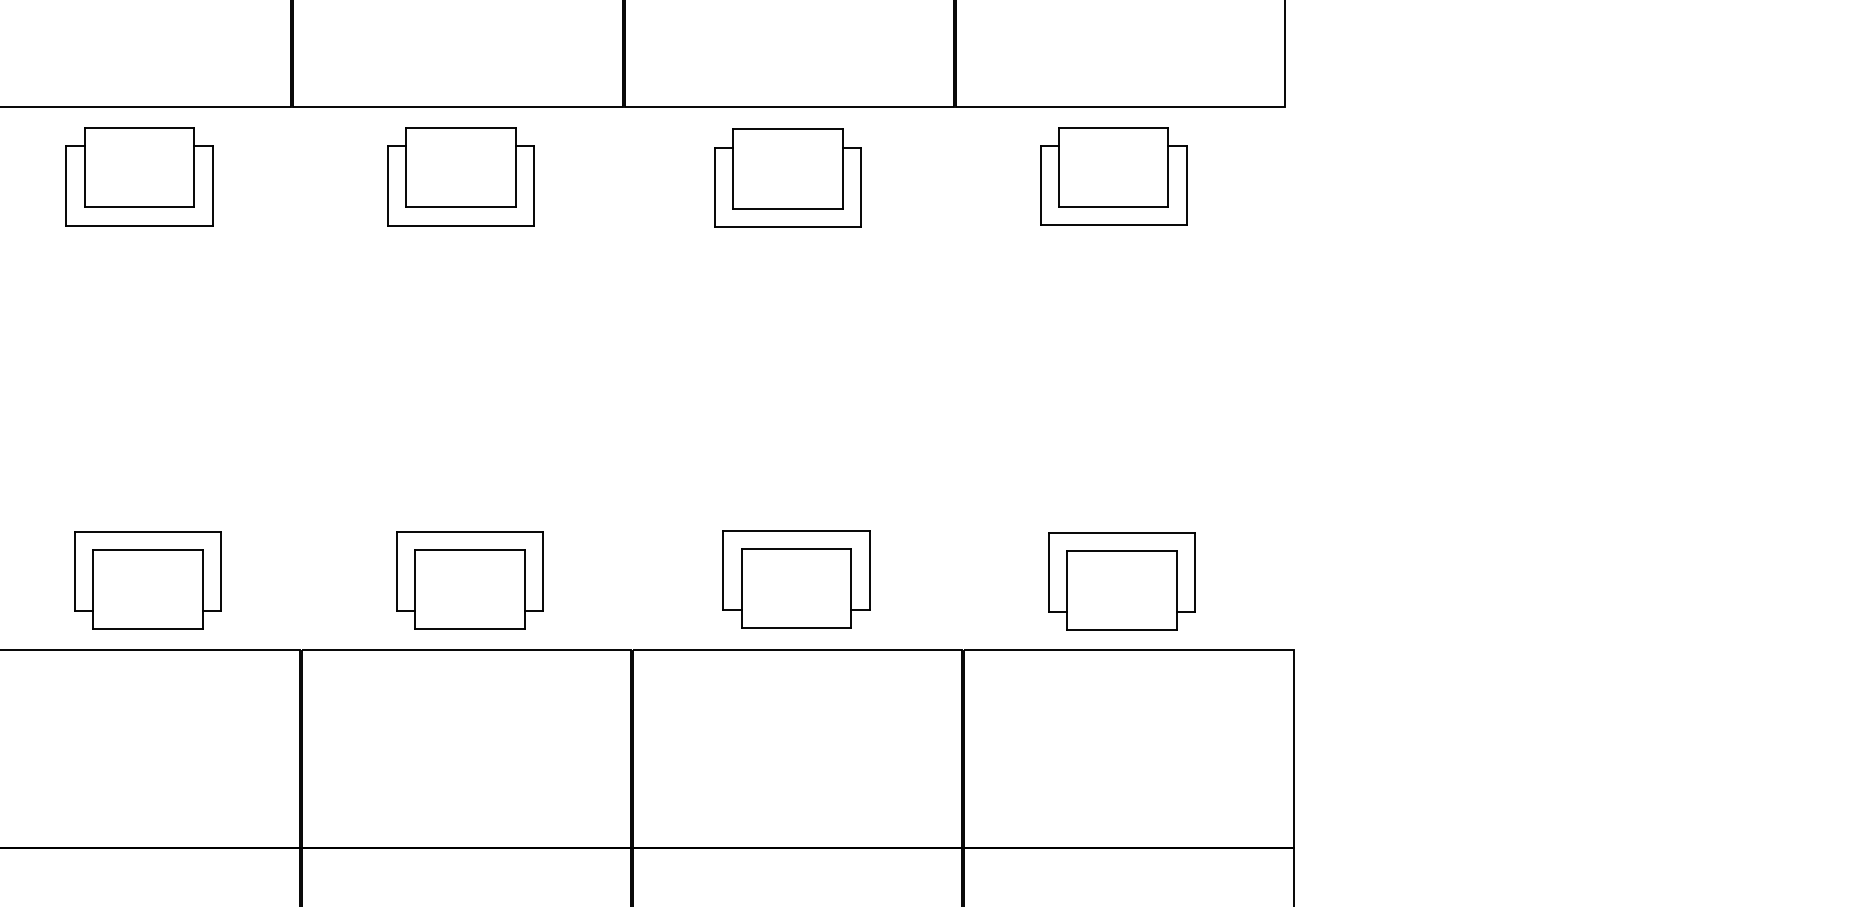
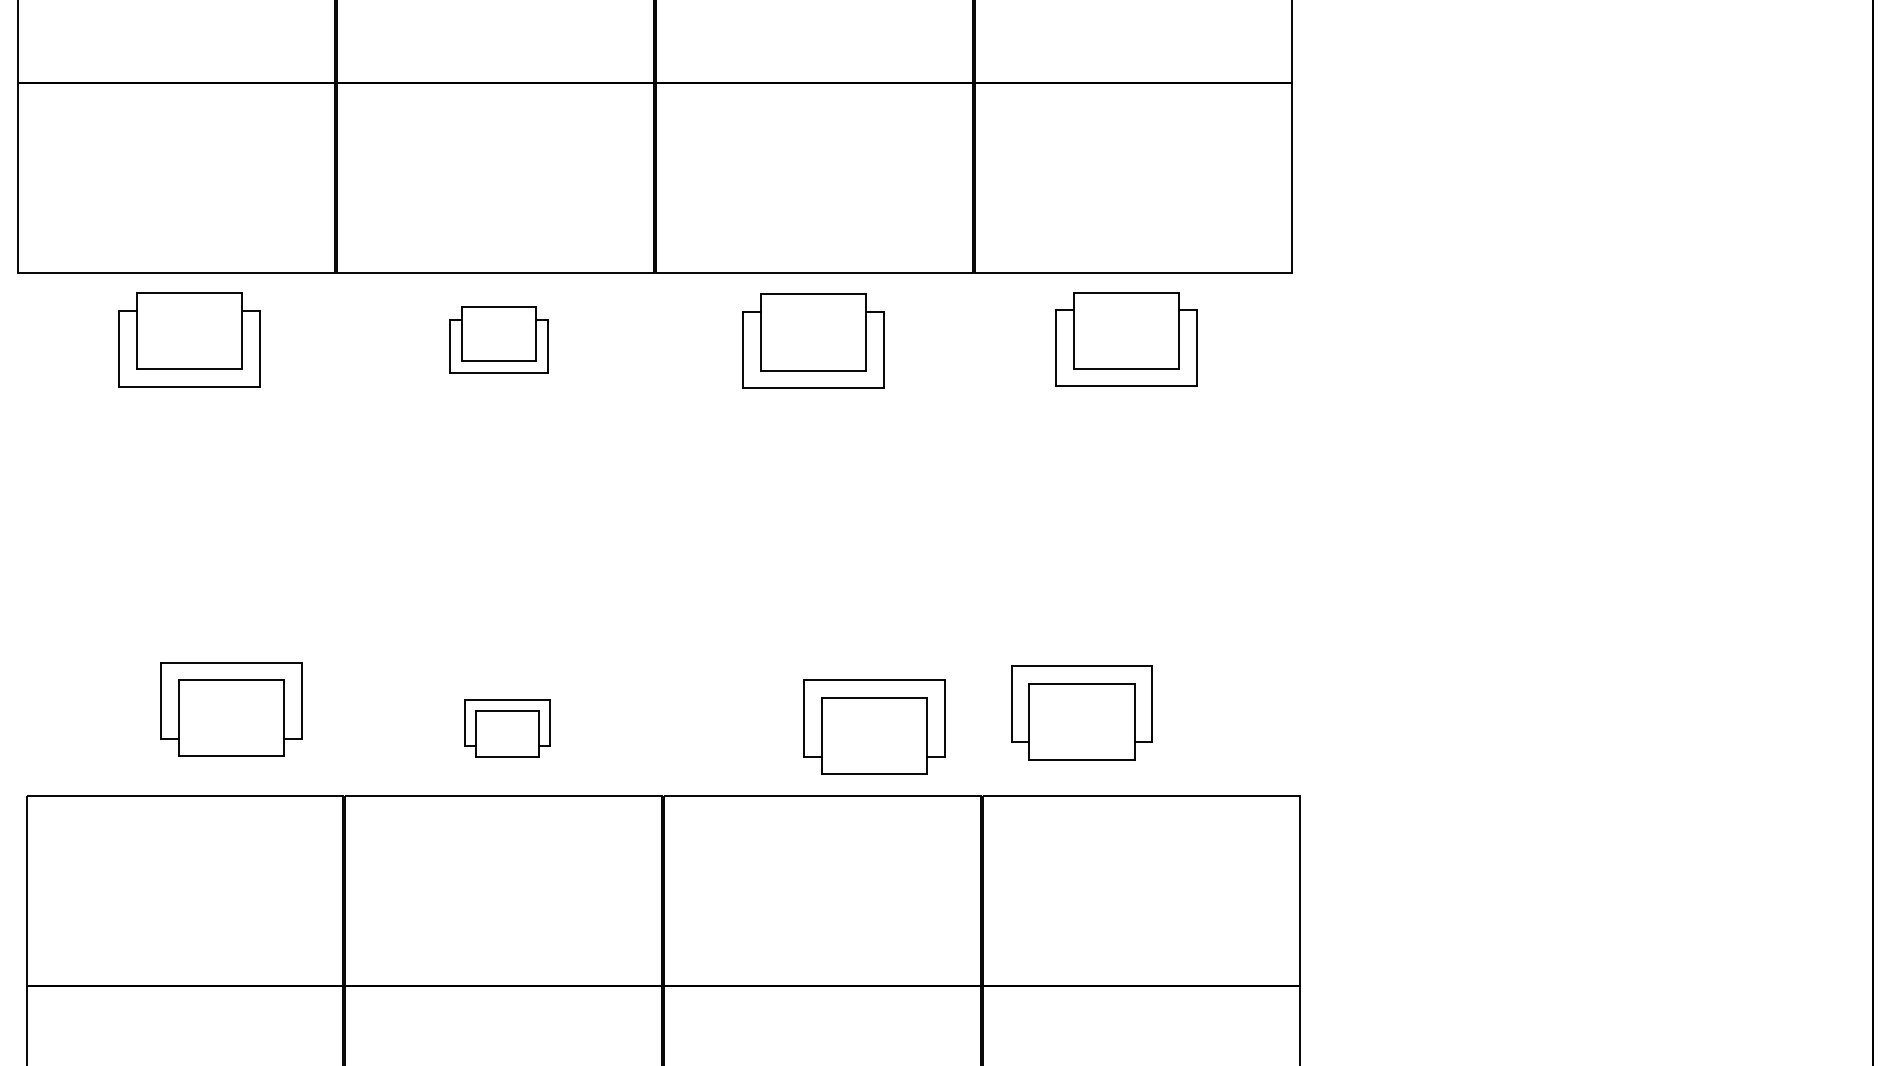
part: (460, 176) -> (498, 339), size x0.7
part: (796, 578) -> (874, 726), moved
part: (147, 580) -> (231, 709), moved
part: (470, 580) -> (507, 728), size x0.6
part: (1121, 580) -> (1081, 712), moved

